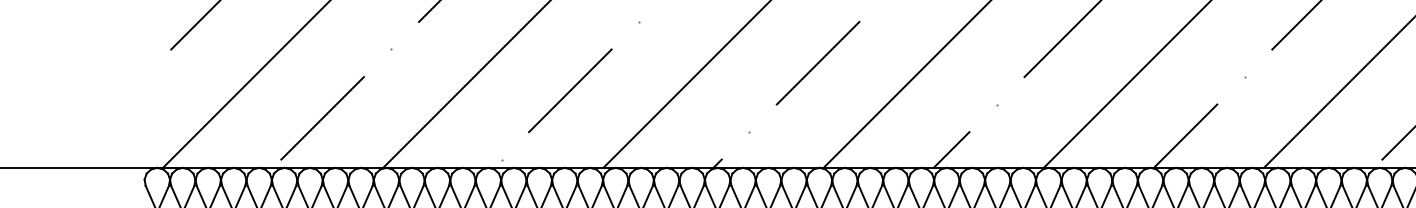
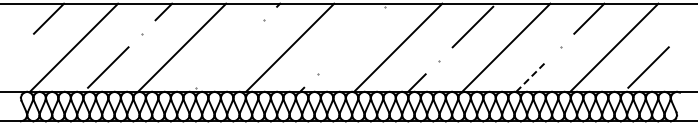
line: (818, 63) -> (351, 40), removed
line: (569, 89) -> (229, 53), removed
line: (1185, 136) -> (531, 76), solid -> dashed

